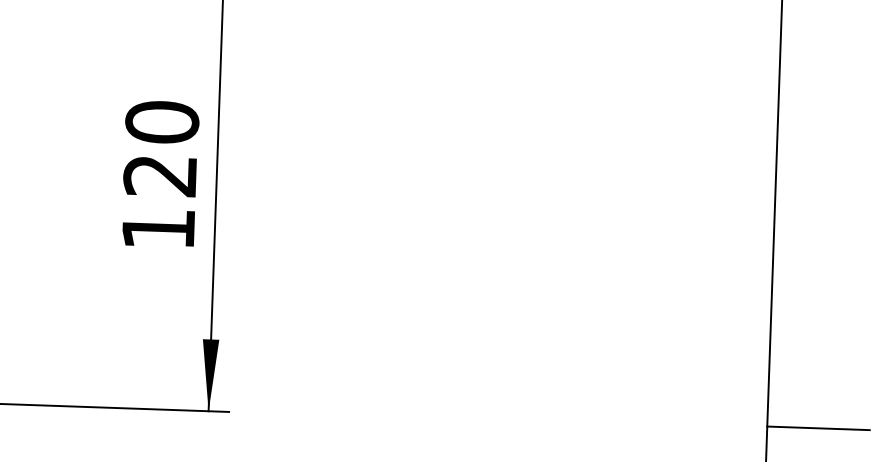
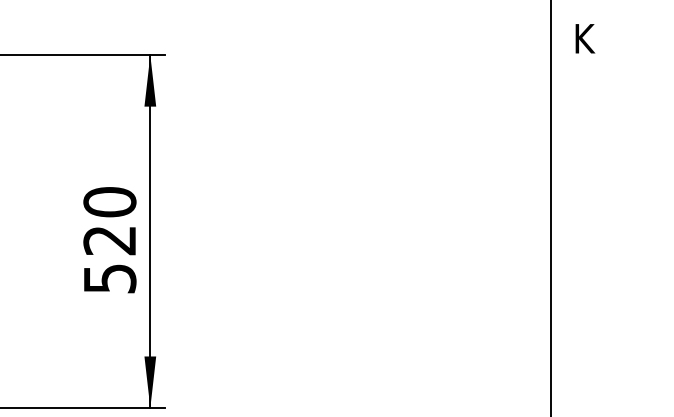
text: (159, 228) -> (110, 278), 120 -> 520
line: (818, 427) -> (587, 404), removed

